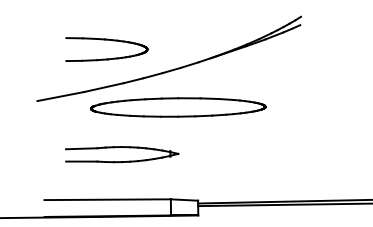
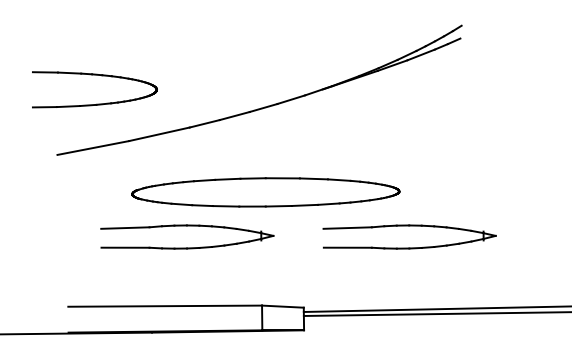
part: (106, 40) -> (94, 75), moved
part: (178, 107) -> (266, 192), moved
part: (267, 147) -> (410, 226), added

